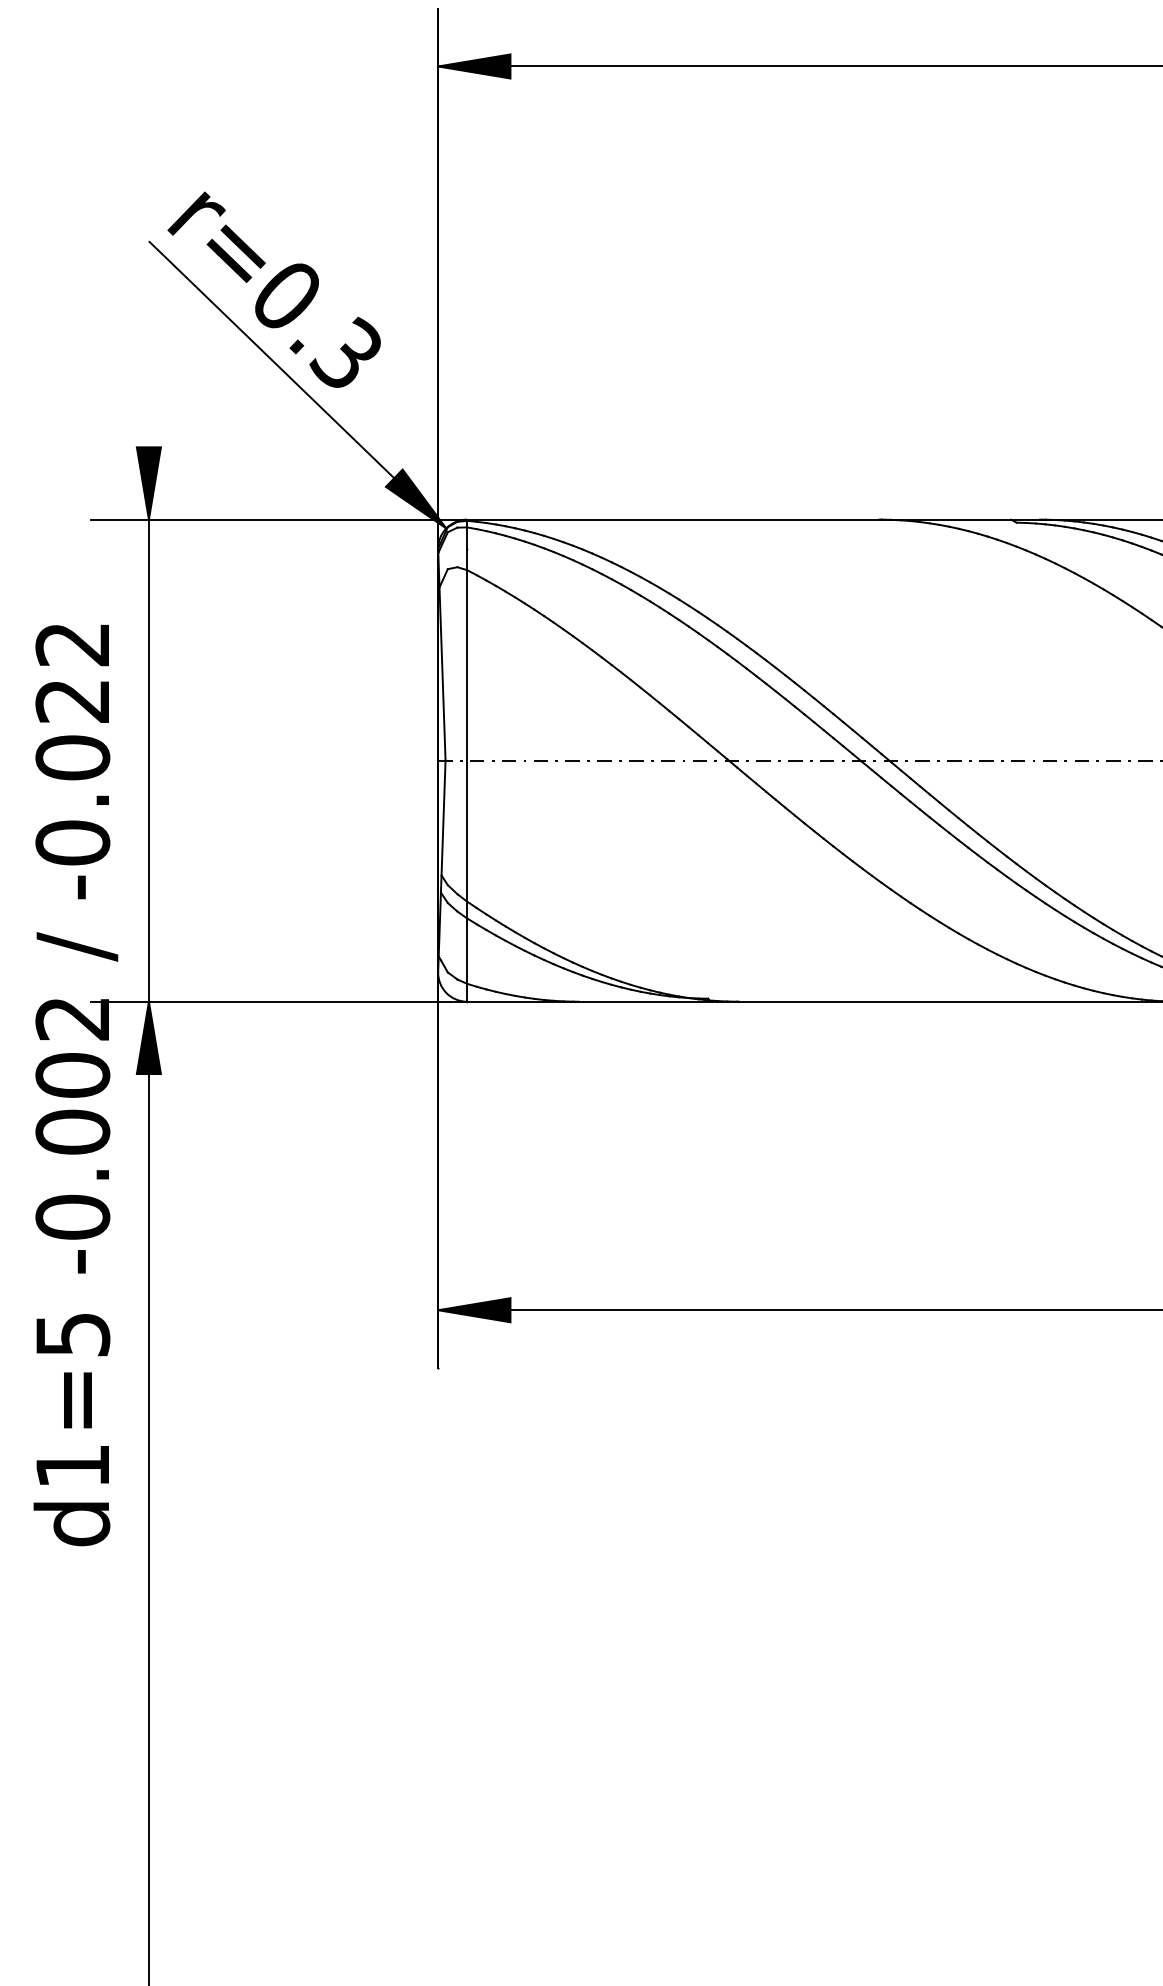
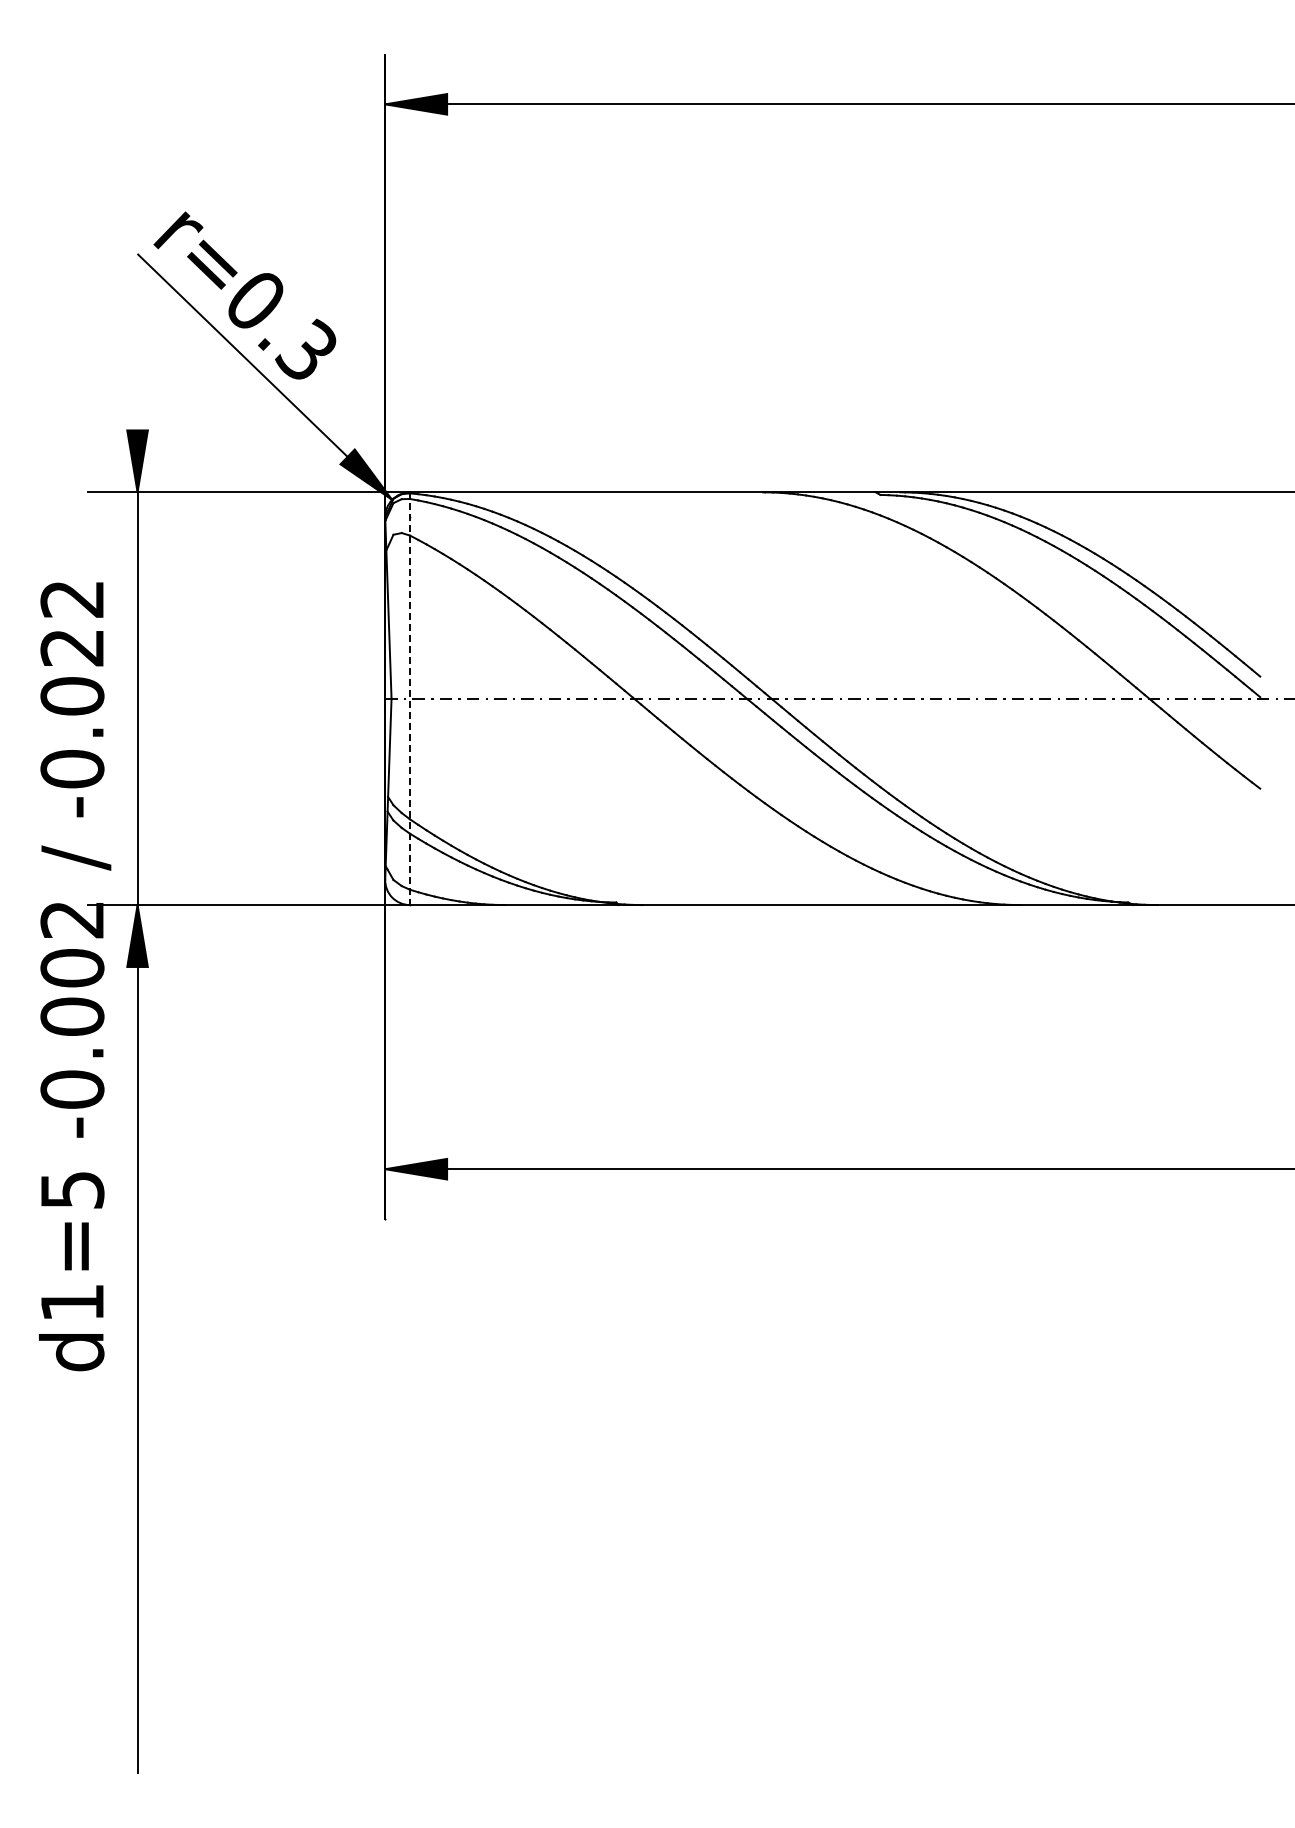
line: (466, 761) -> (409, 699), solid -> dashed

